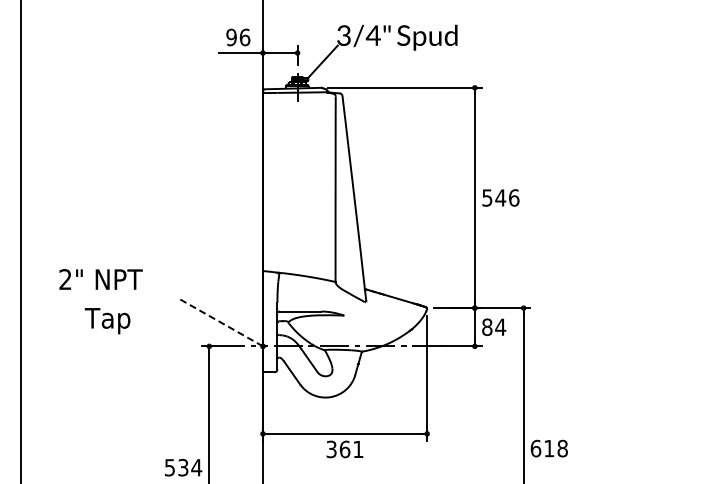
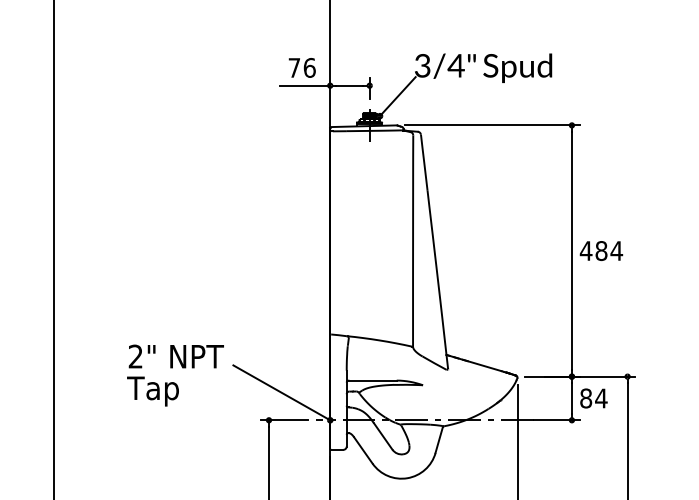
text: (231, 37) -> (294, 67), 96 -> 76
text: (500, 197) -> (601, 250), 546 -> 484
text: (100, 279) -> (175, 356), moved
line: (219, 321) -> (280, 391), dashed -> solid

